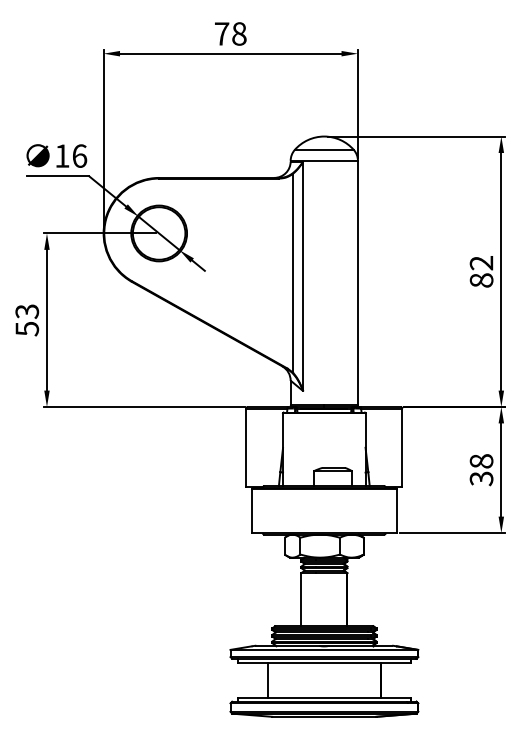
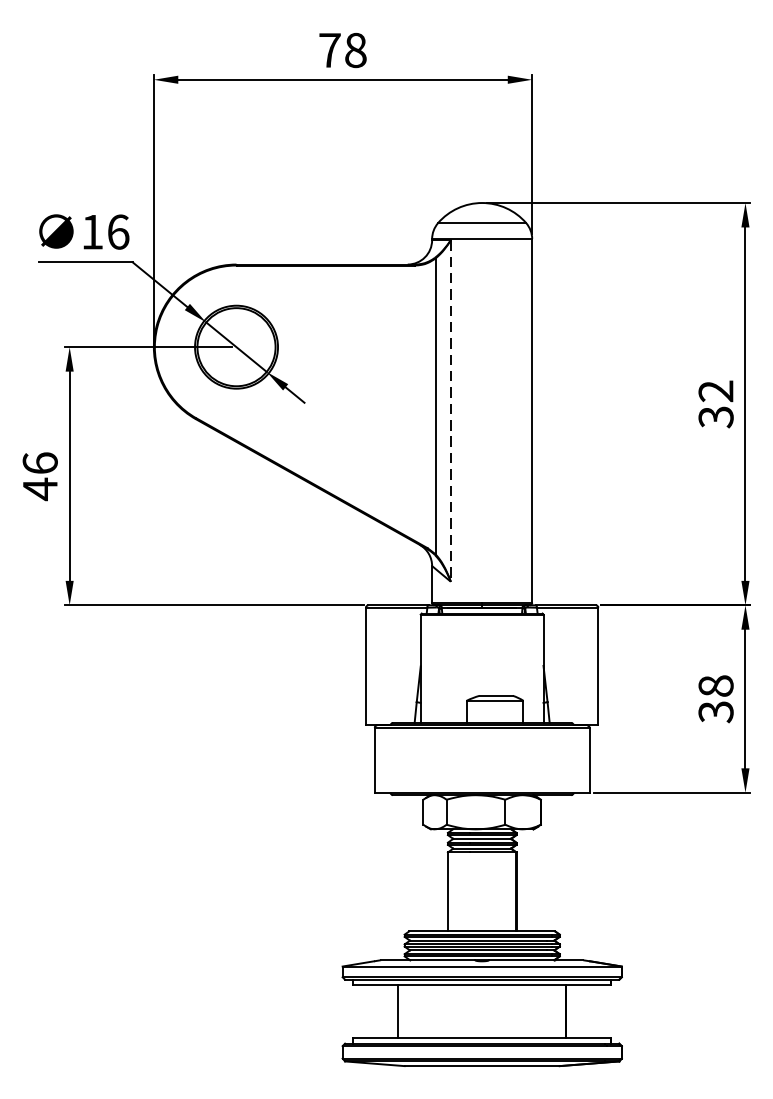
line: (303, 276) -> (451, 411), solid -> dashed
text: (481, 280) -> (715, 417), 82 -> 32
text: (27, 320) -> (40, 476), 53 -> 46

